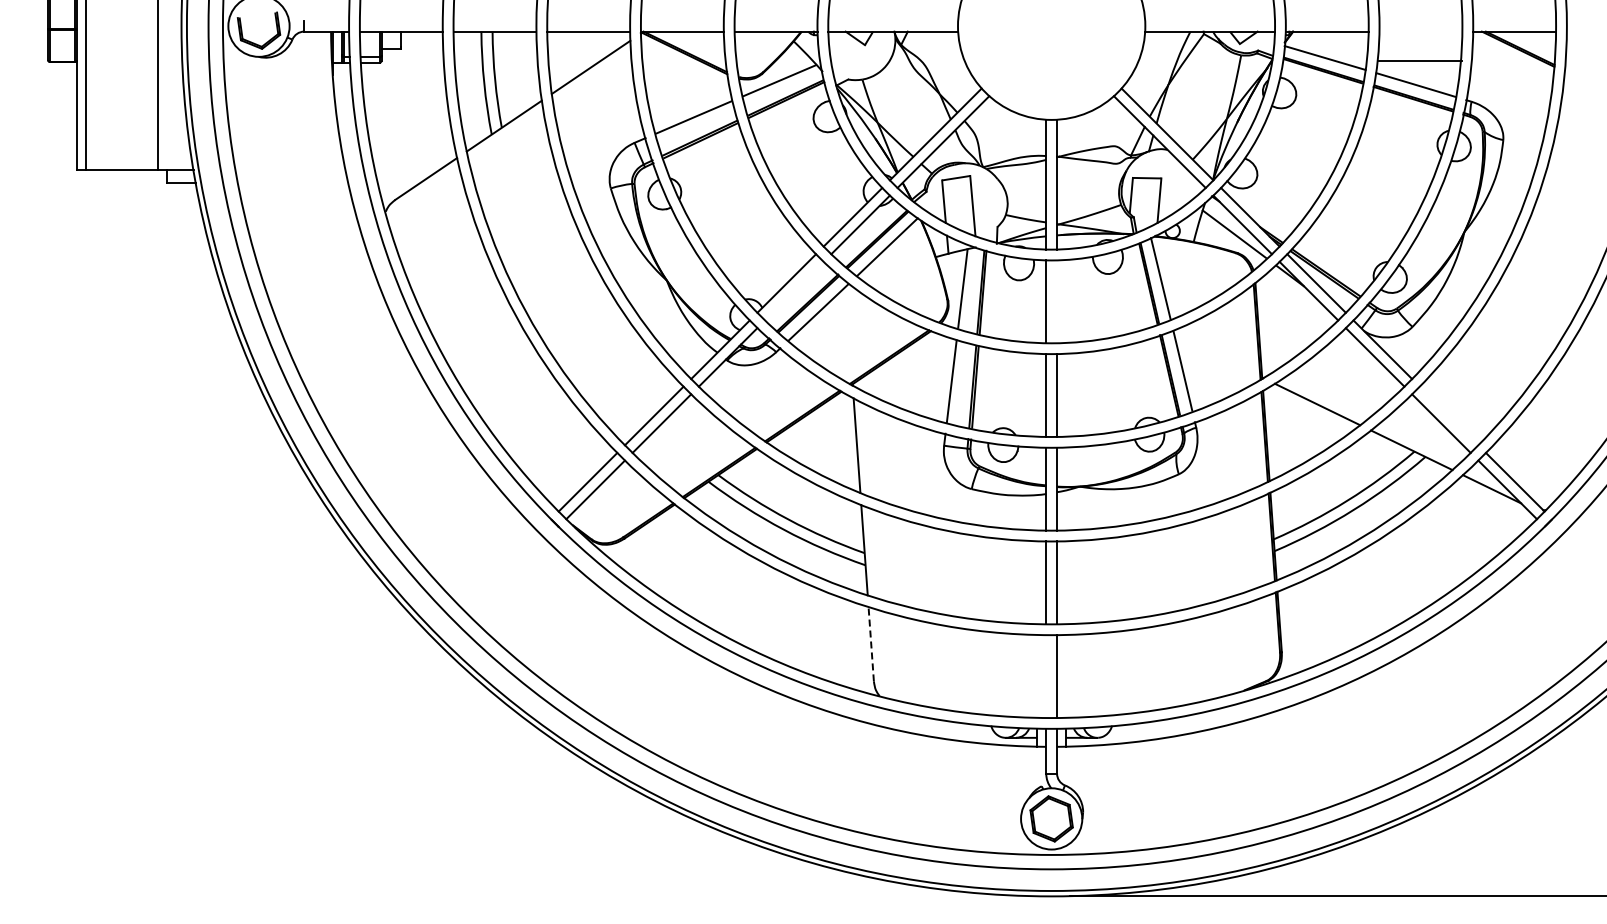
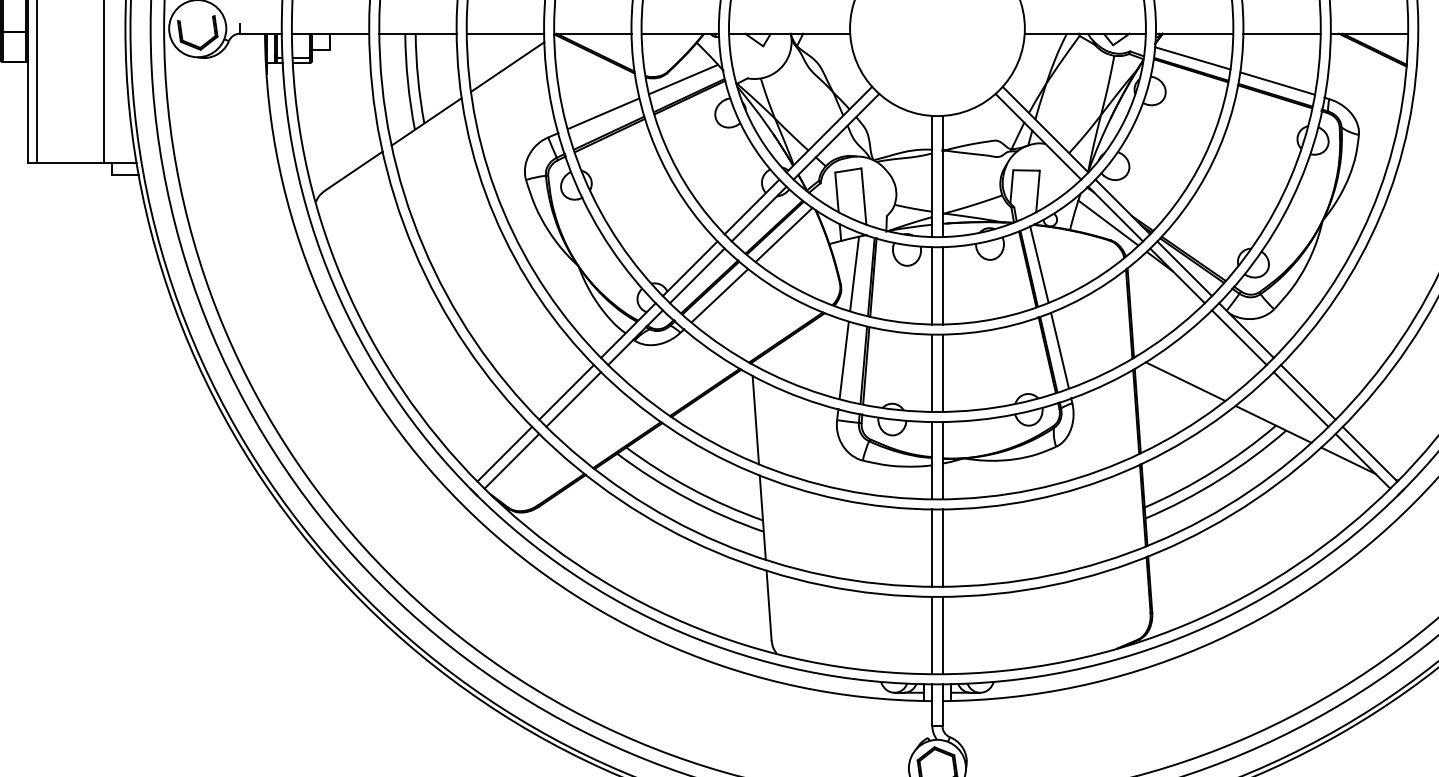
line: (1420, 60) -> (1281, 33), moved
line: (794, 290) -> (697, 275), added
line: (1057, 301) -> (942, 285), added
line: (1448, 415) -> (1307, 391), added
line: (871, 643) -> (769, 604), dashed -> solid
line: (1046, 676) -> (932, 635), added

